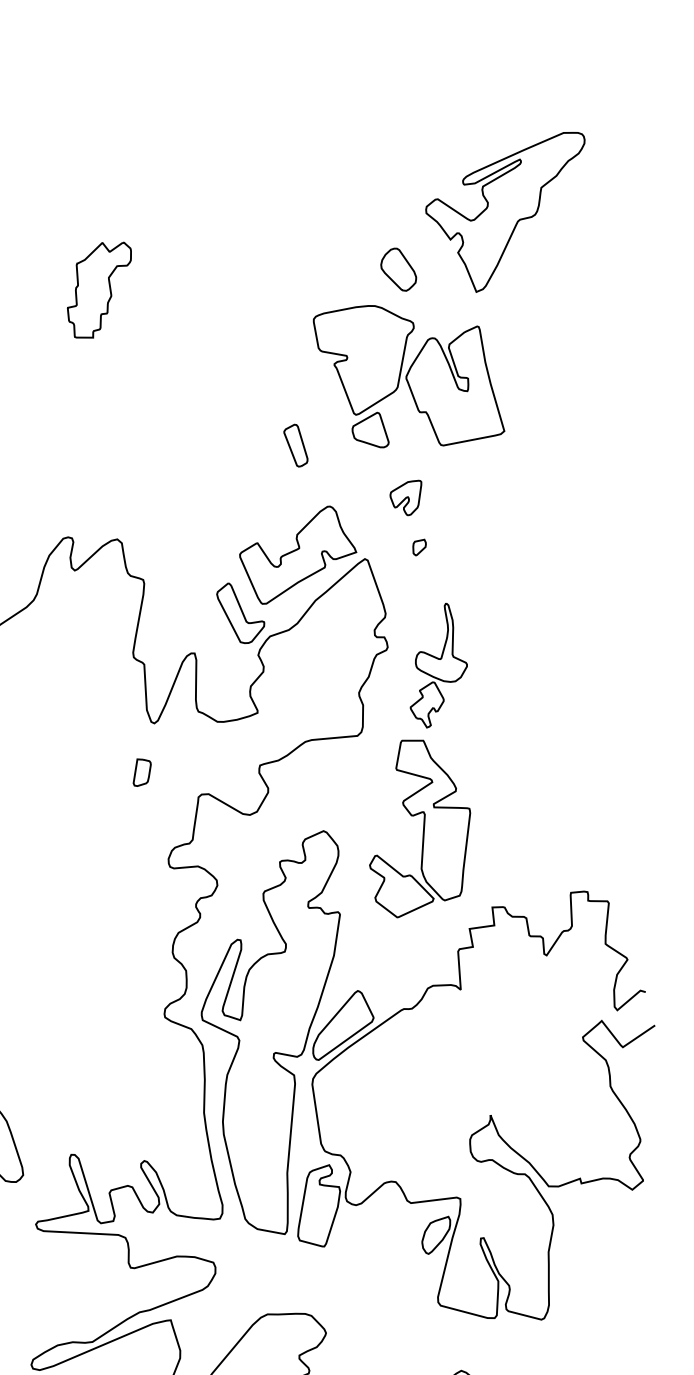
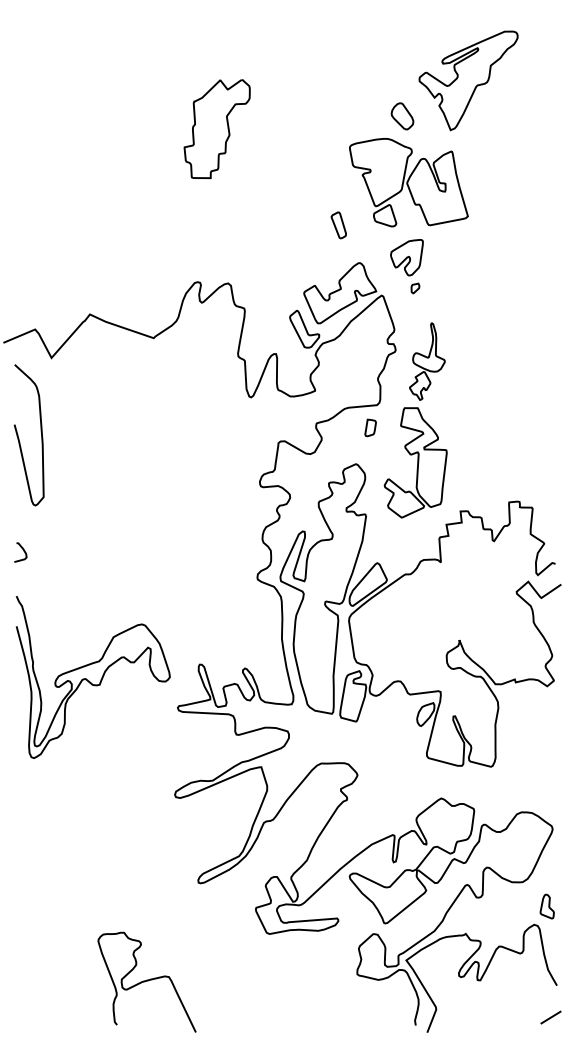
part: (98, 289) -> (216, 128), size x1.67
part: (405, 497) -> (406, 257), size x1.67
part: (142, 771) -> (370, 427), moved

